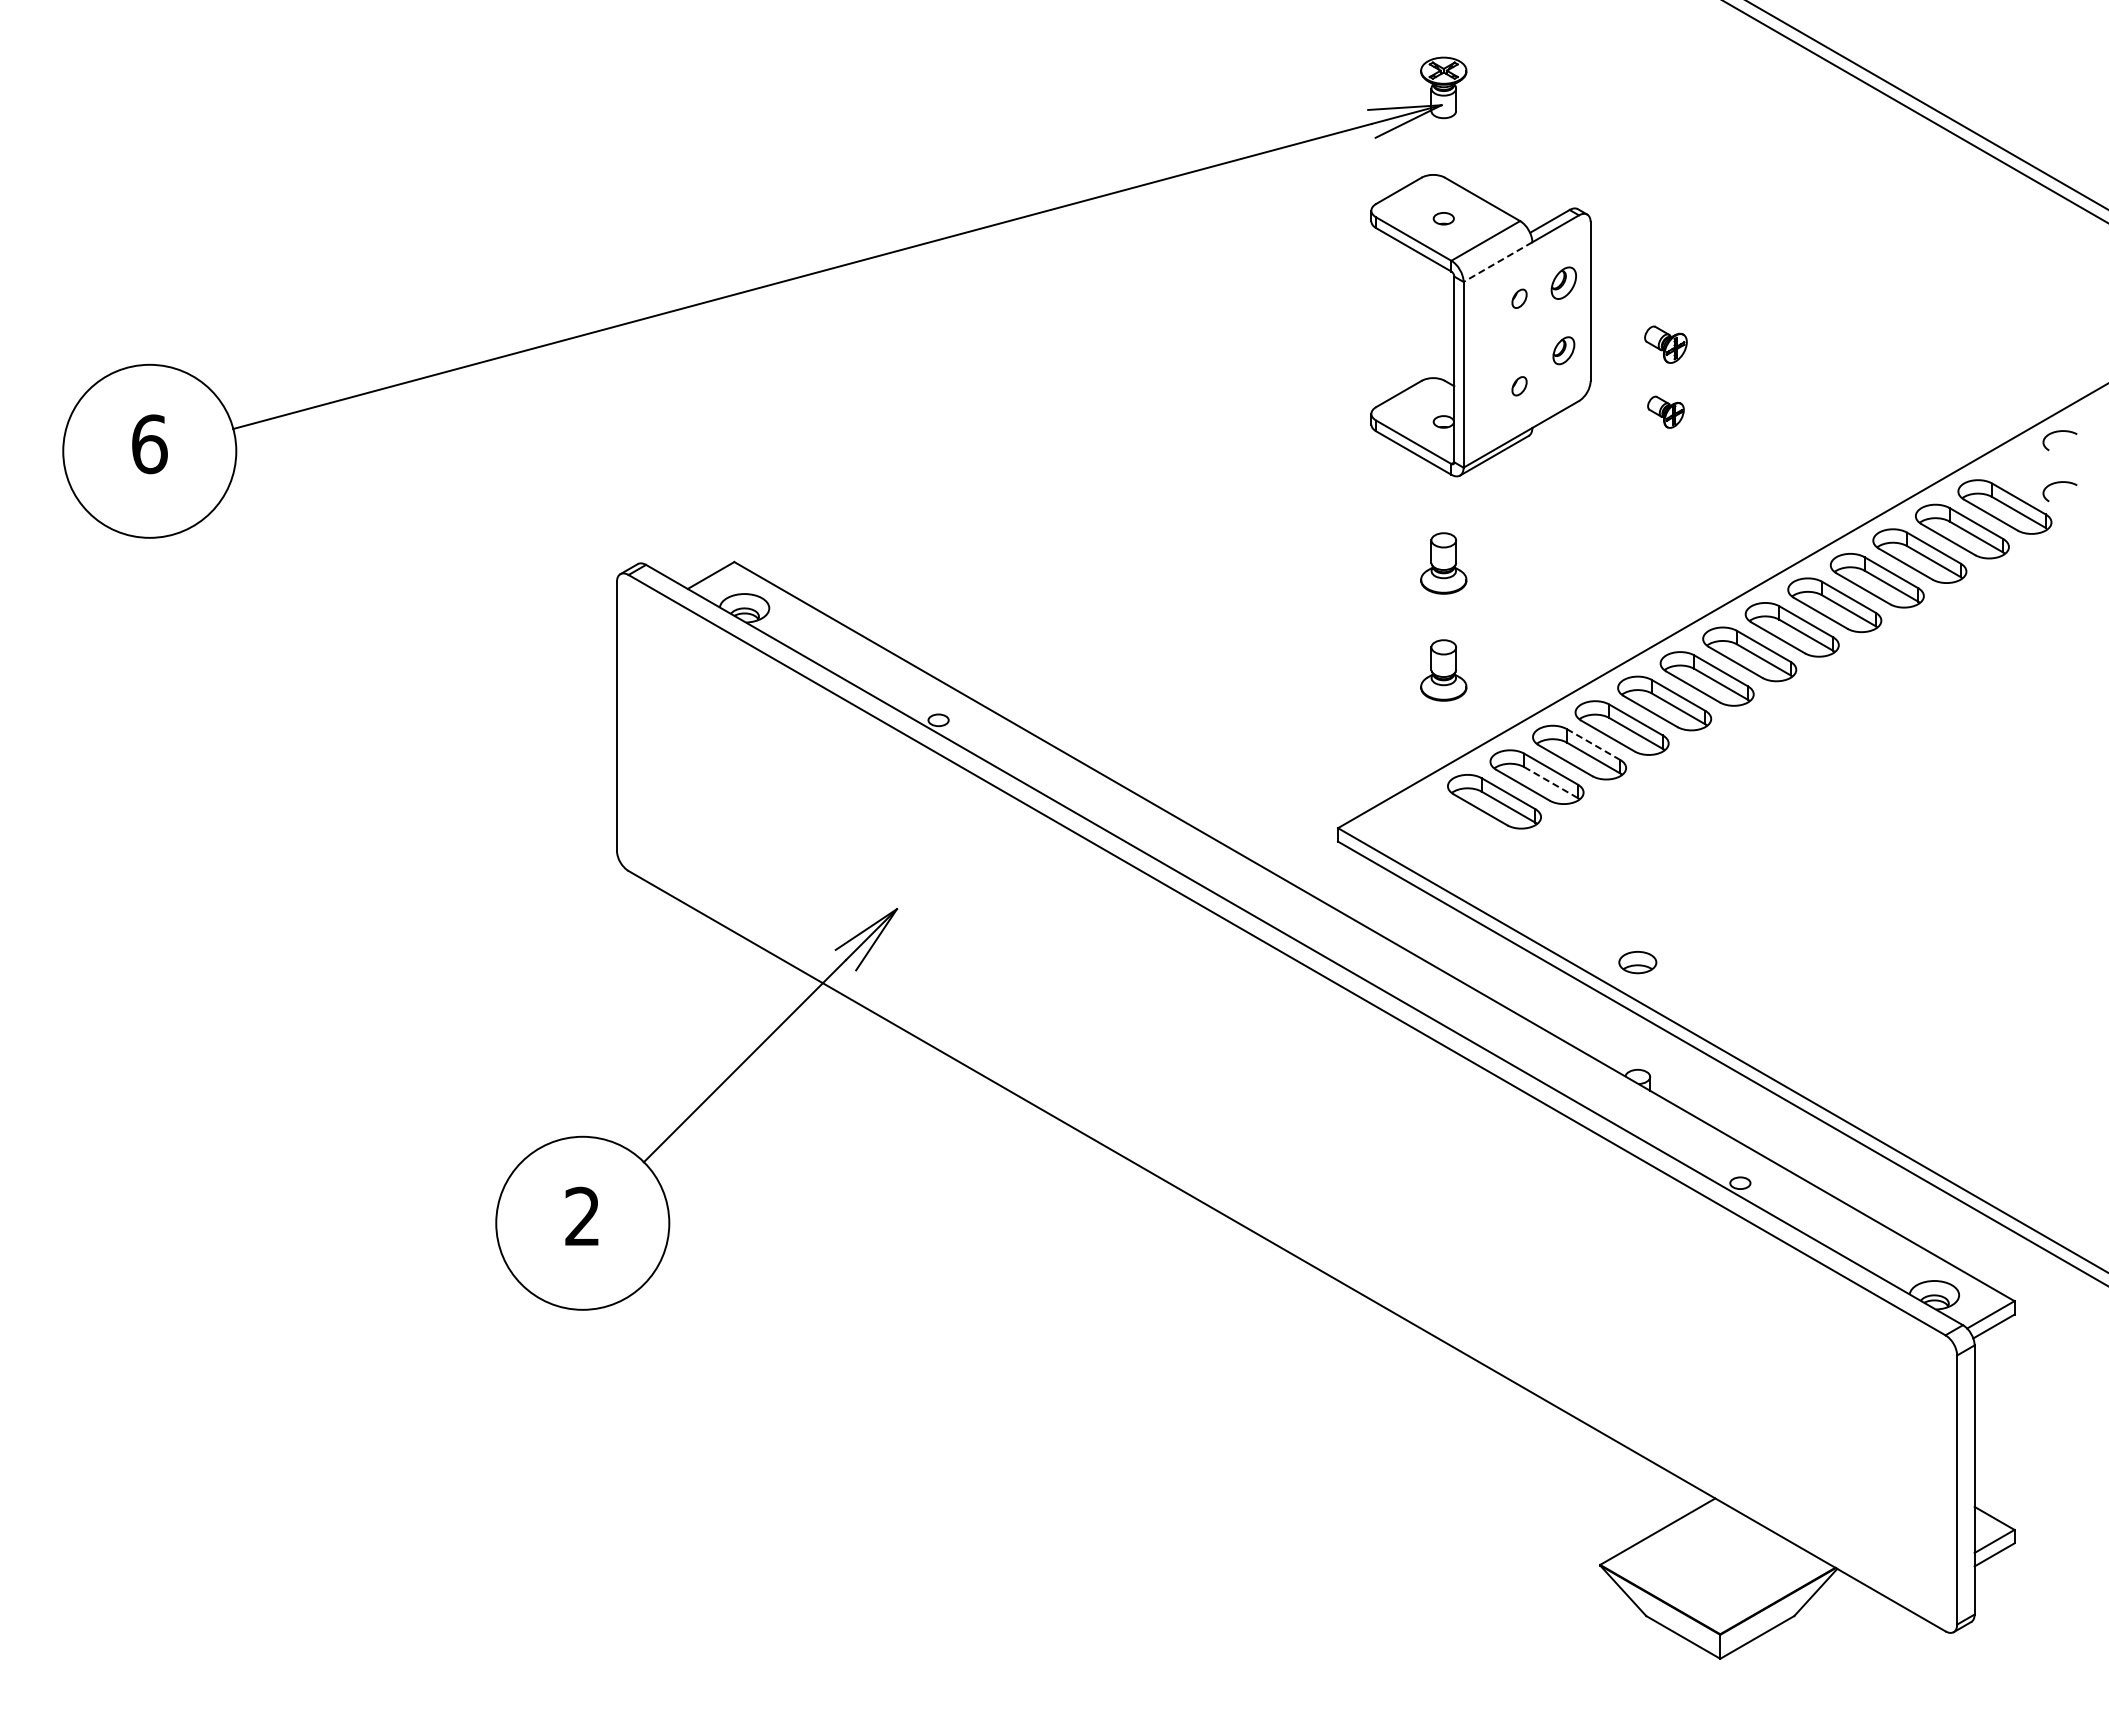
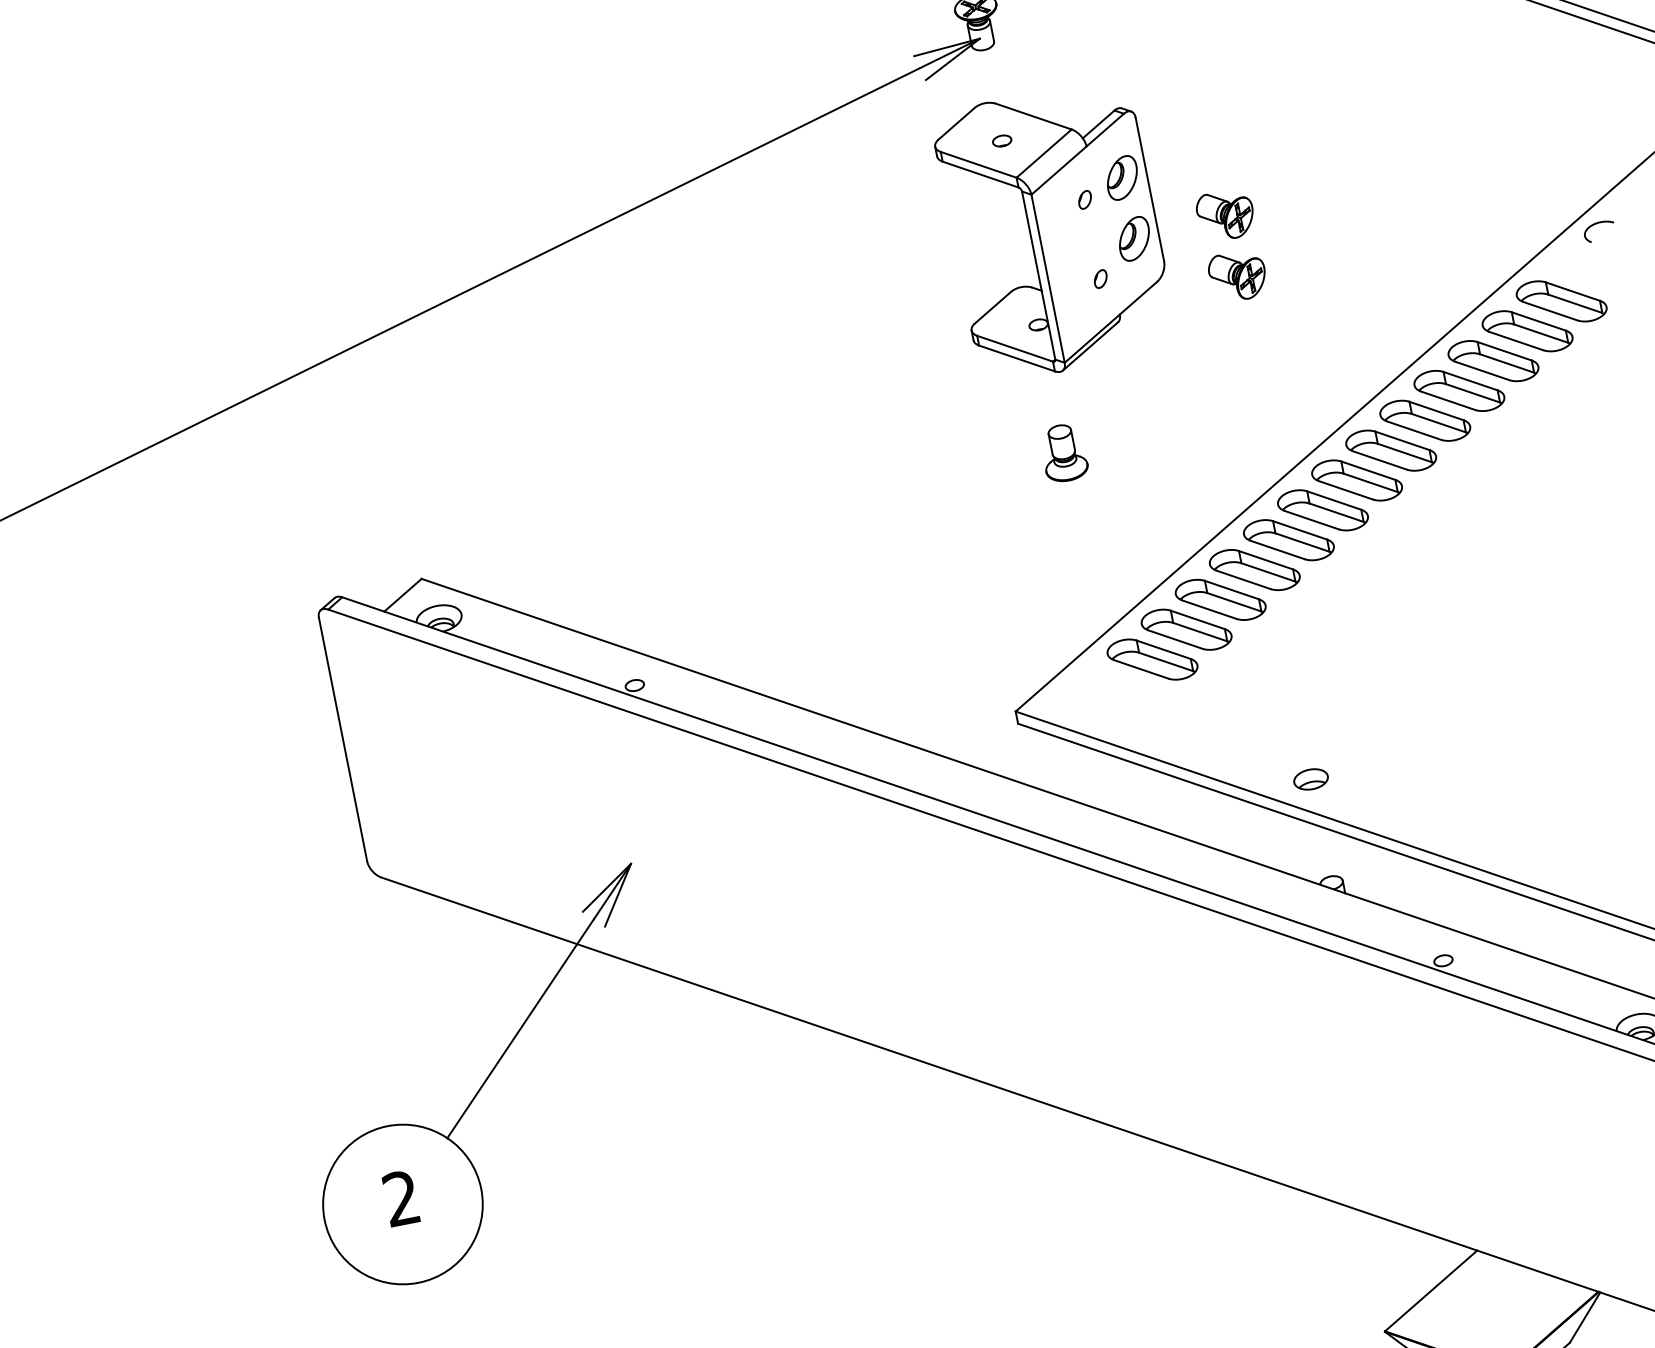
line: (1498, 262) -> (1059, 170), dashed -> solid
part: (1563, 282) -> (1121, 177), size x1.43
part: (1665, 344) -> (1225, 215), size x1.43
part: (1563, 350) -> (1134, 238), size x1.67
part: (1665, 412) -> (1237, 276), size x1.67
curve: (2059, 483) -> (1606, 270), removed
part: (1443, 670) -> (1082, 549), removed
line: (1593, 744) -> (1231, 590), dashed -> solid
line: (1551, 782) -> (1200, 631), dashed -> solid

